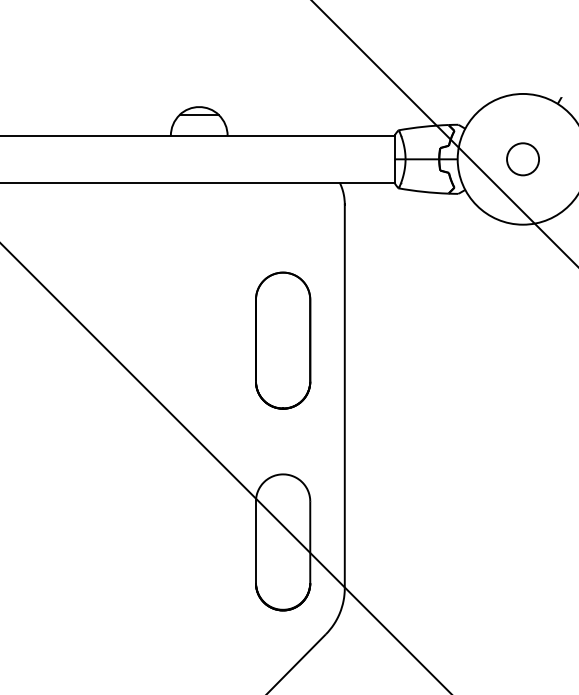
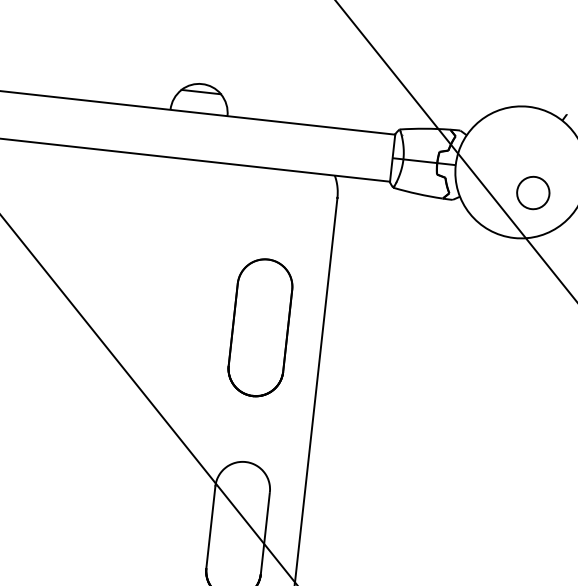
circle: (522, 159) -> (532, 193), moved

